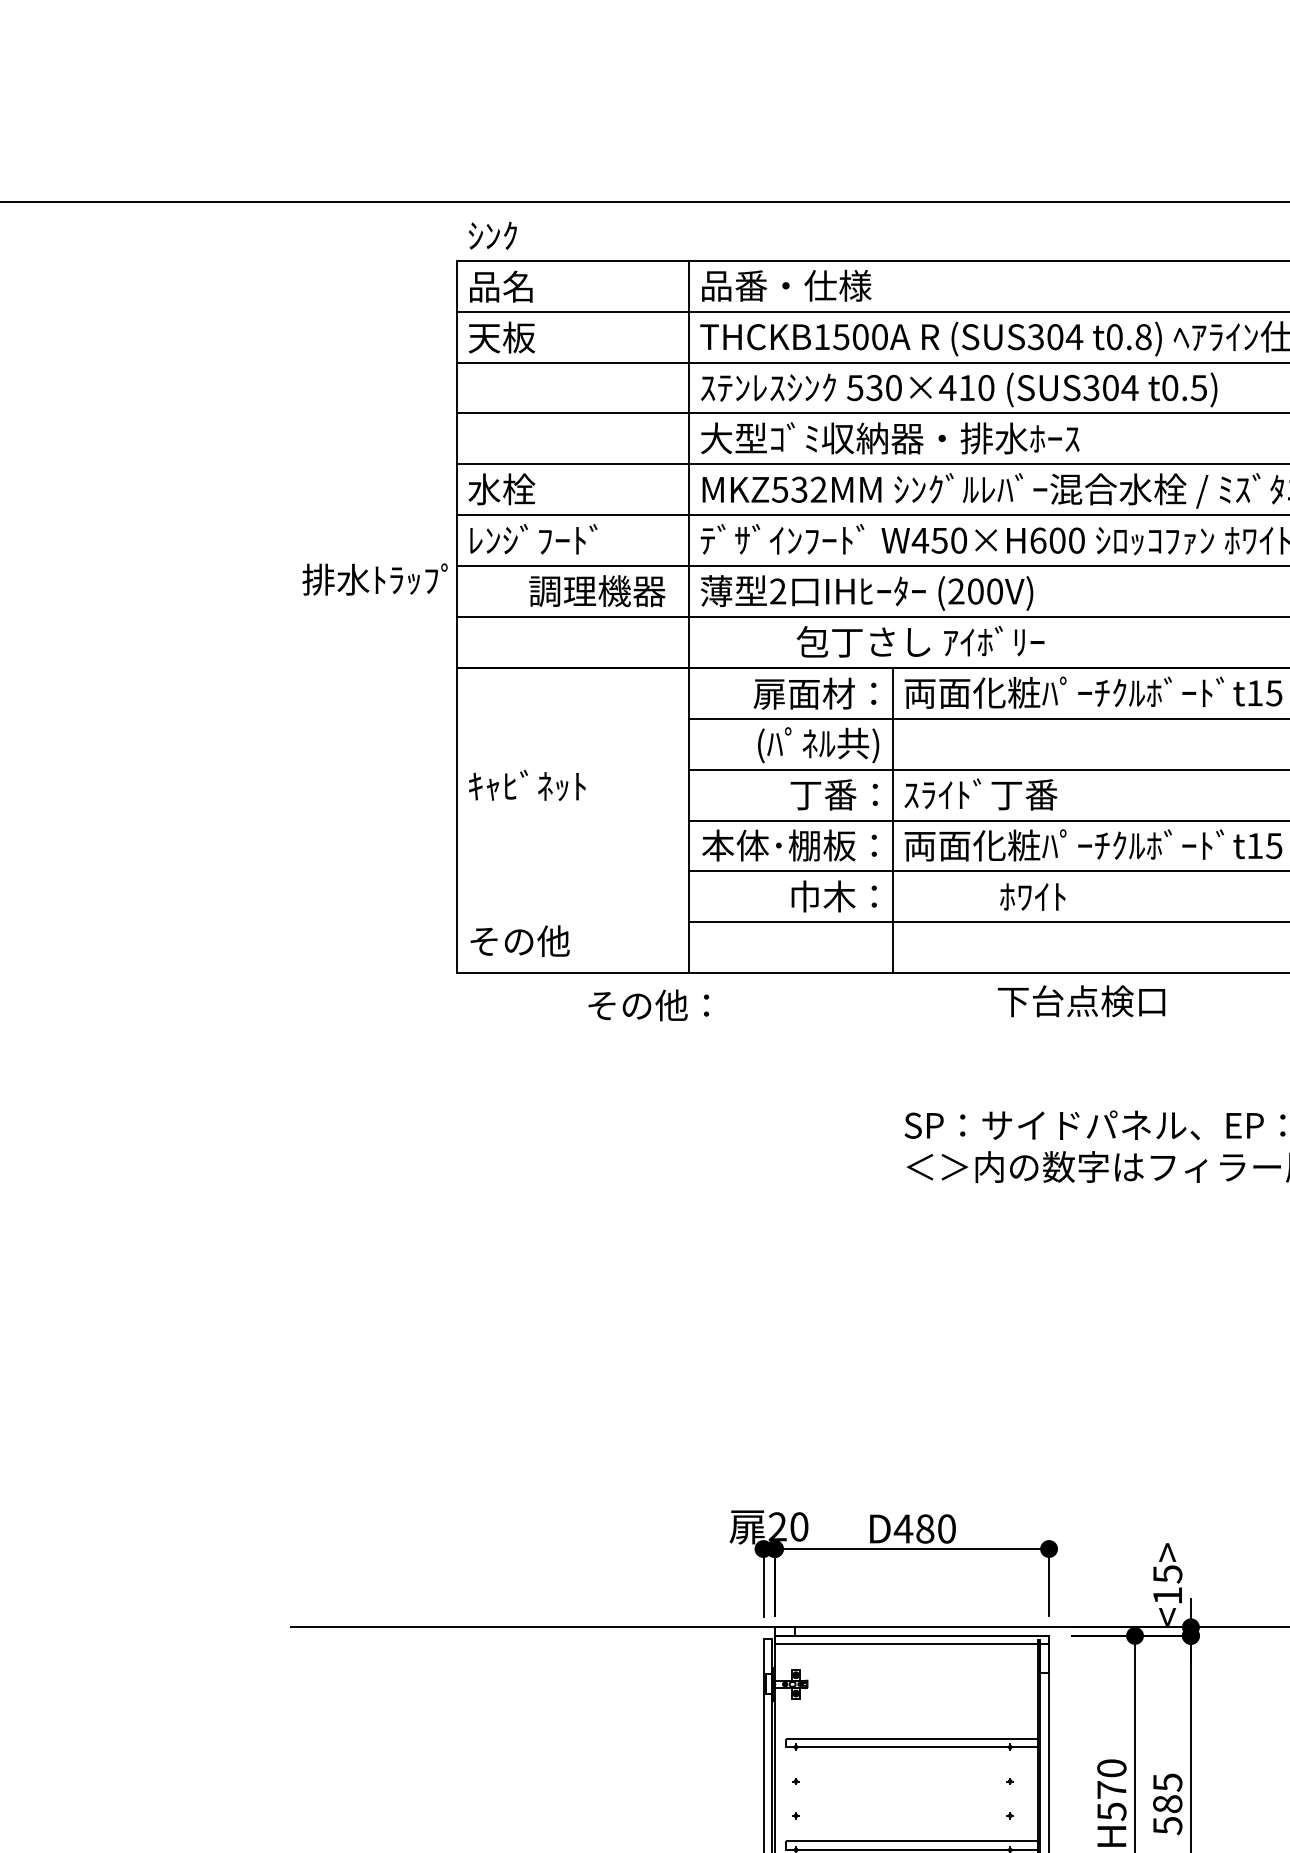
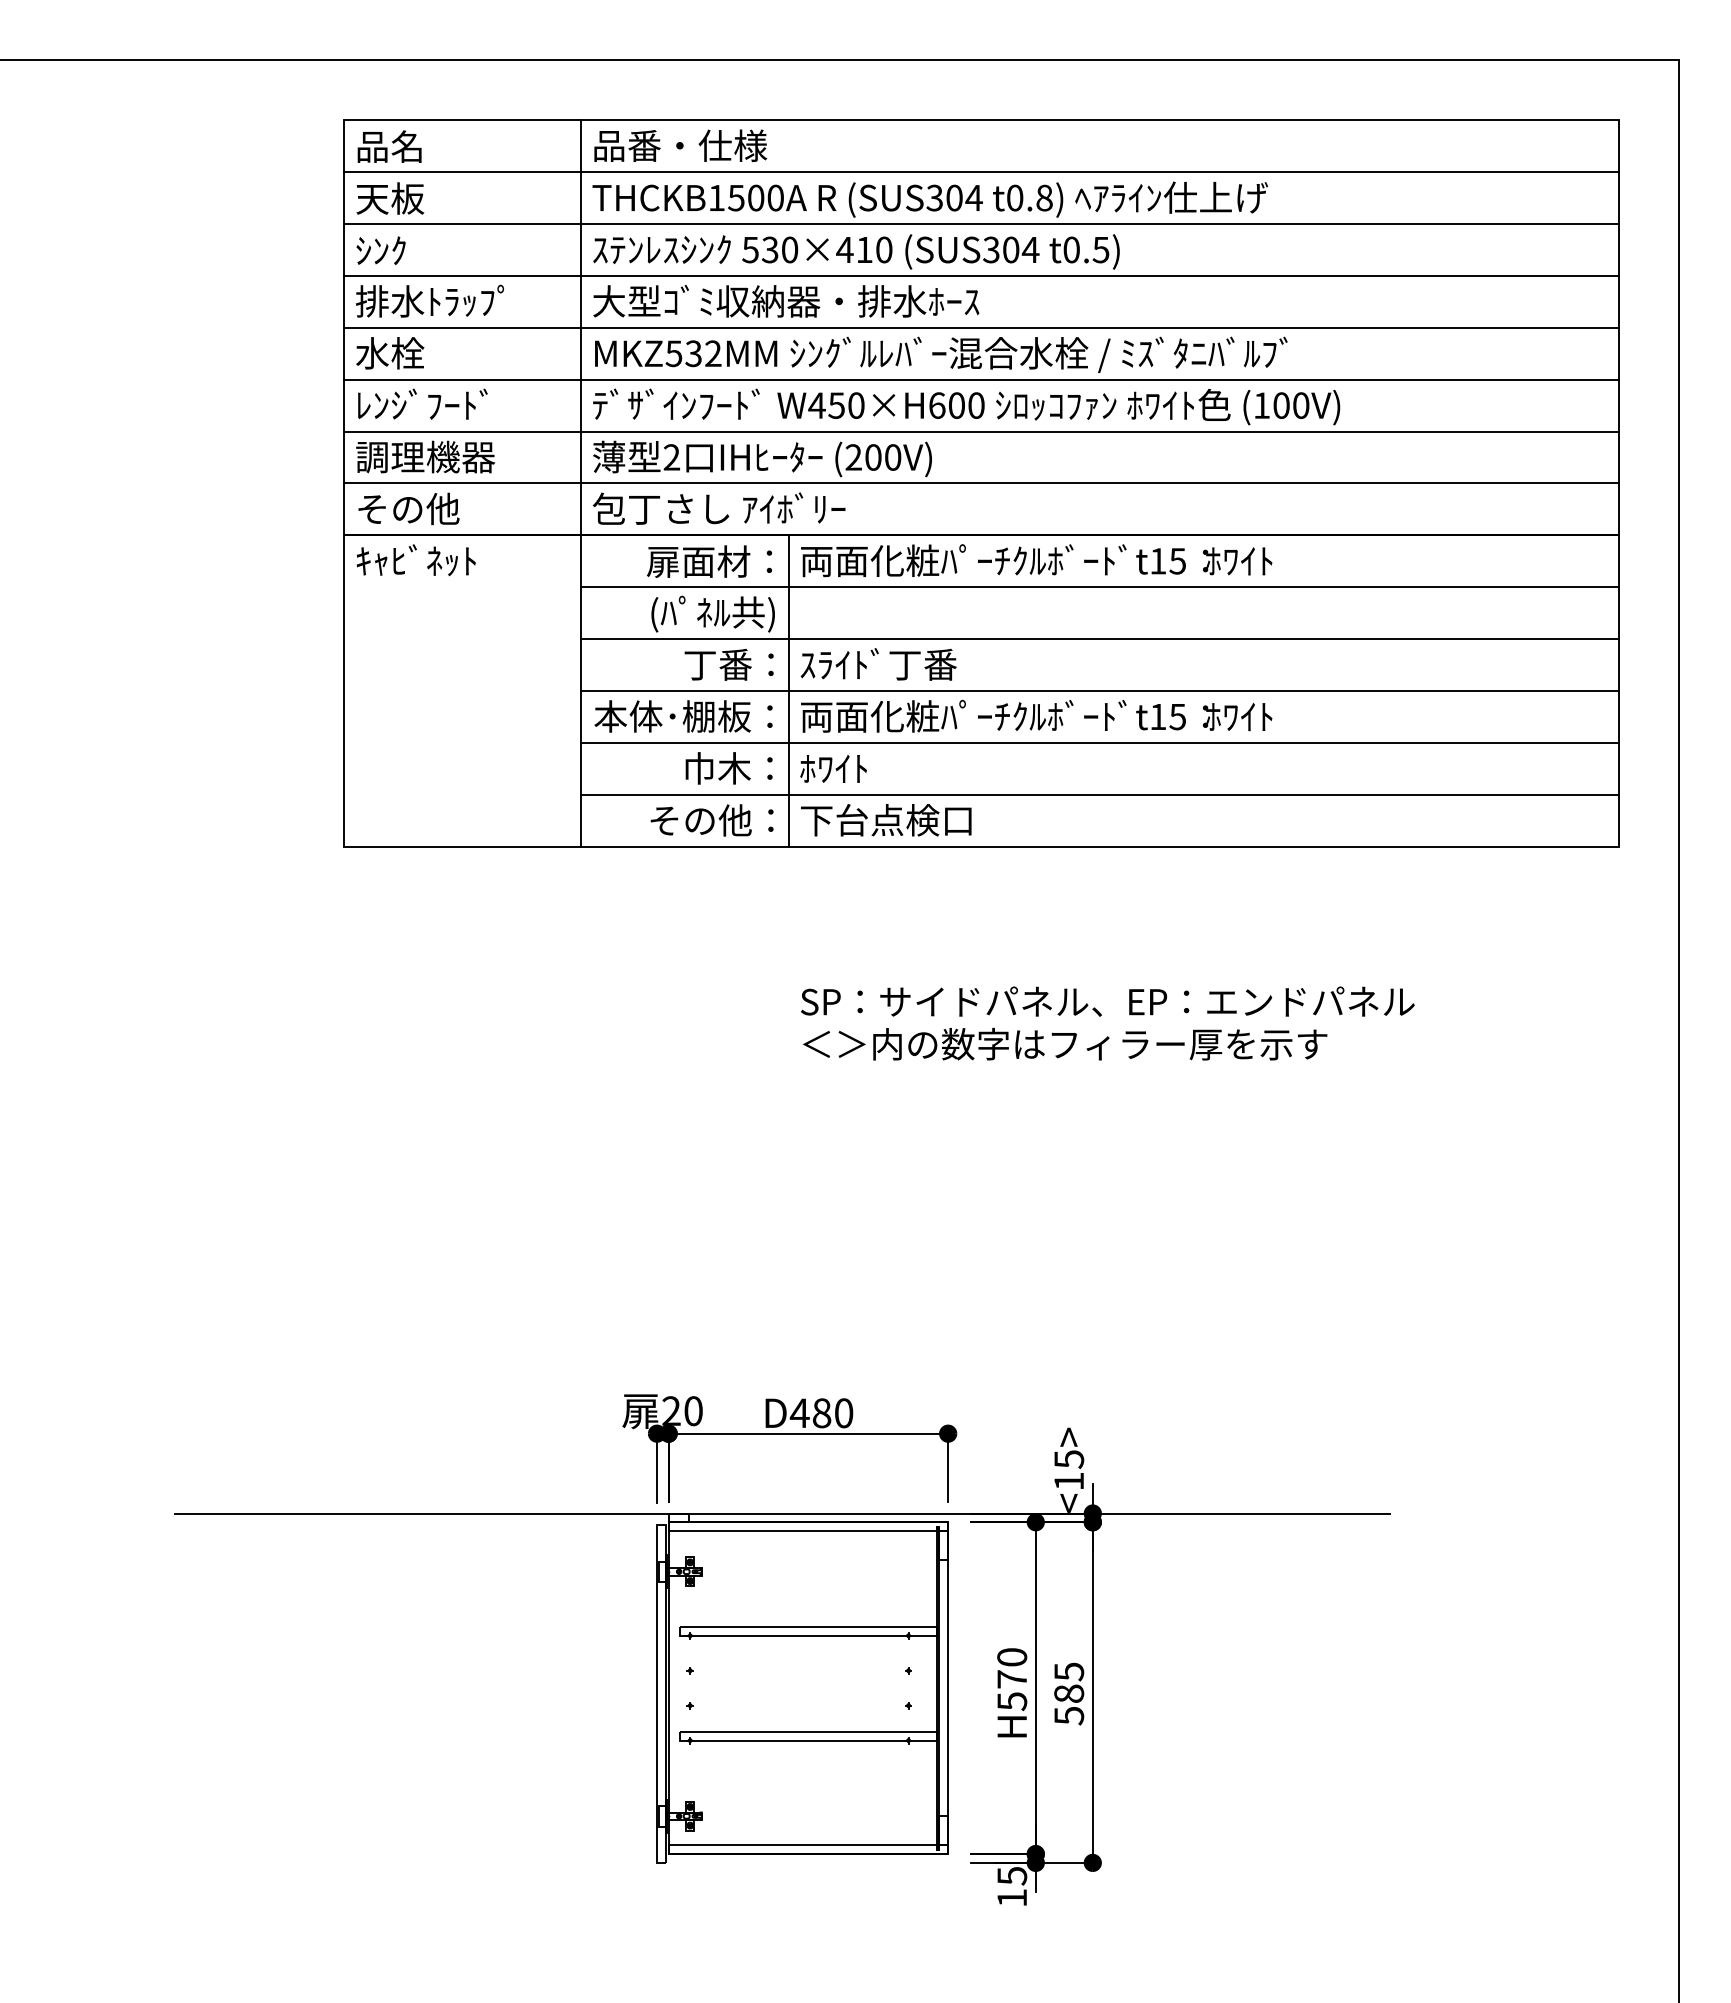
text: (492, 235) -> (380, 250), moved
text: (374, 578) -> (429, 300), moved
text: (597, 590) -> (425, 456), moved
text: (919, 641) -> (718, 508), moved
text: (526, 785) -> (415, 560), moved
text: (1032, 896) -> (833, 768), moved
text: (519, 940) -> (408, 508), moved
text: (1081, 1001) -> (886, 820), moved
text: (648, 1005) -> (711, 820), moved

